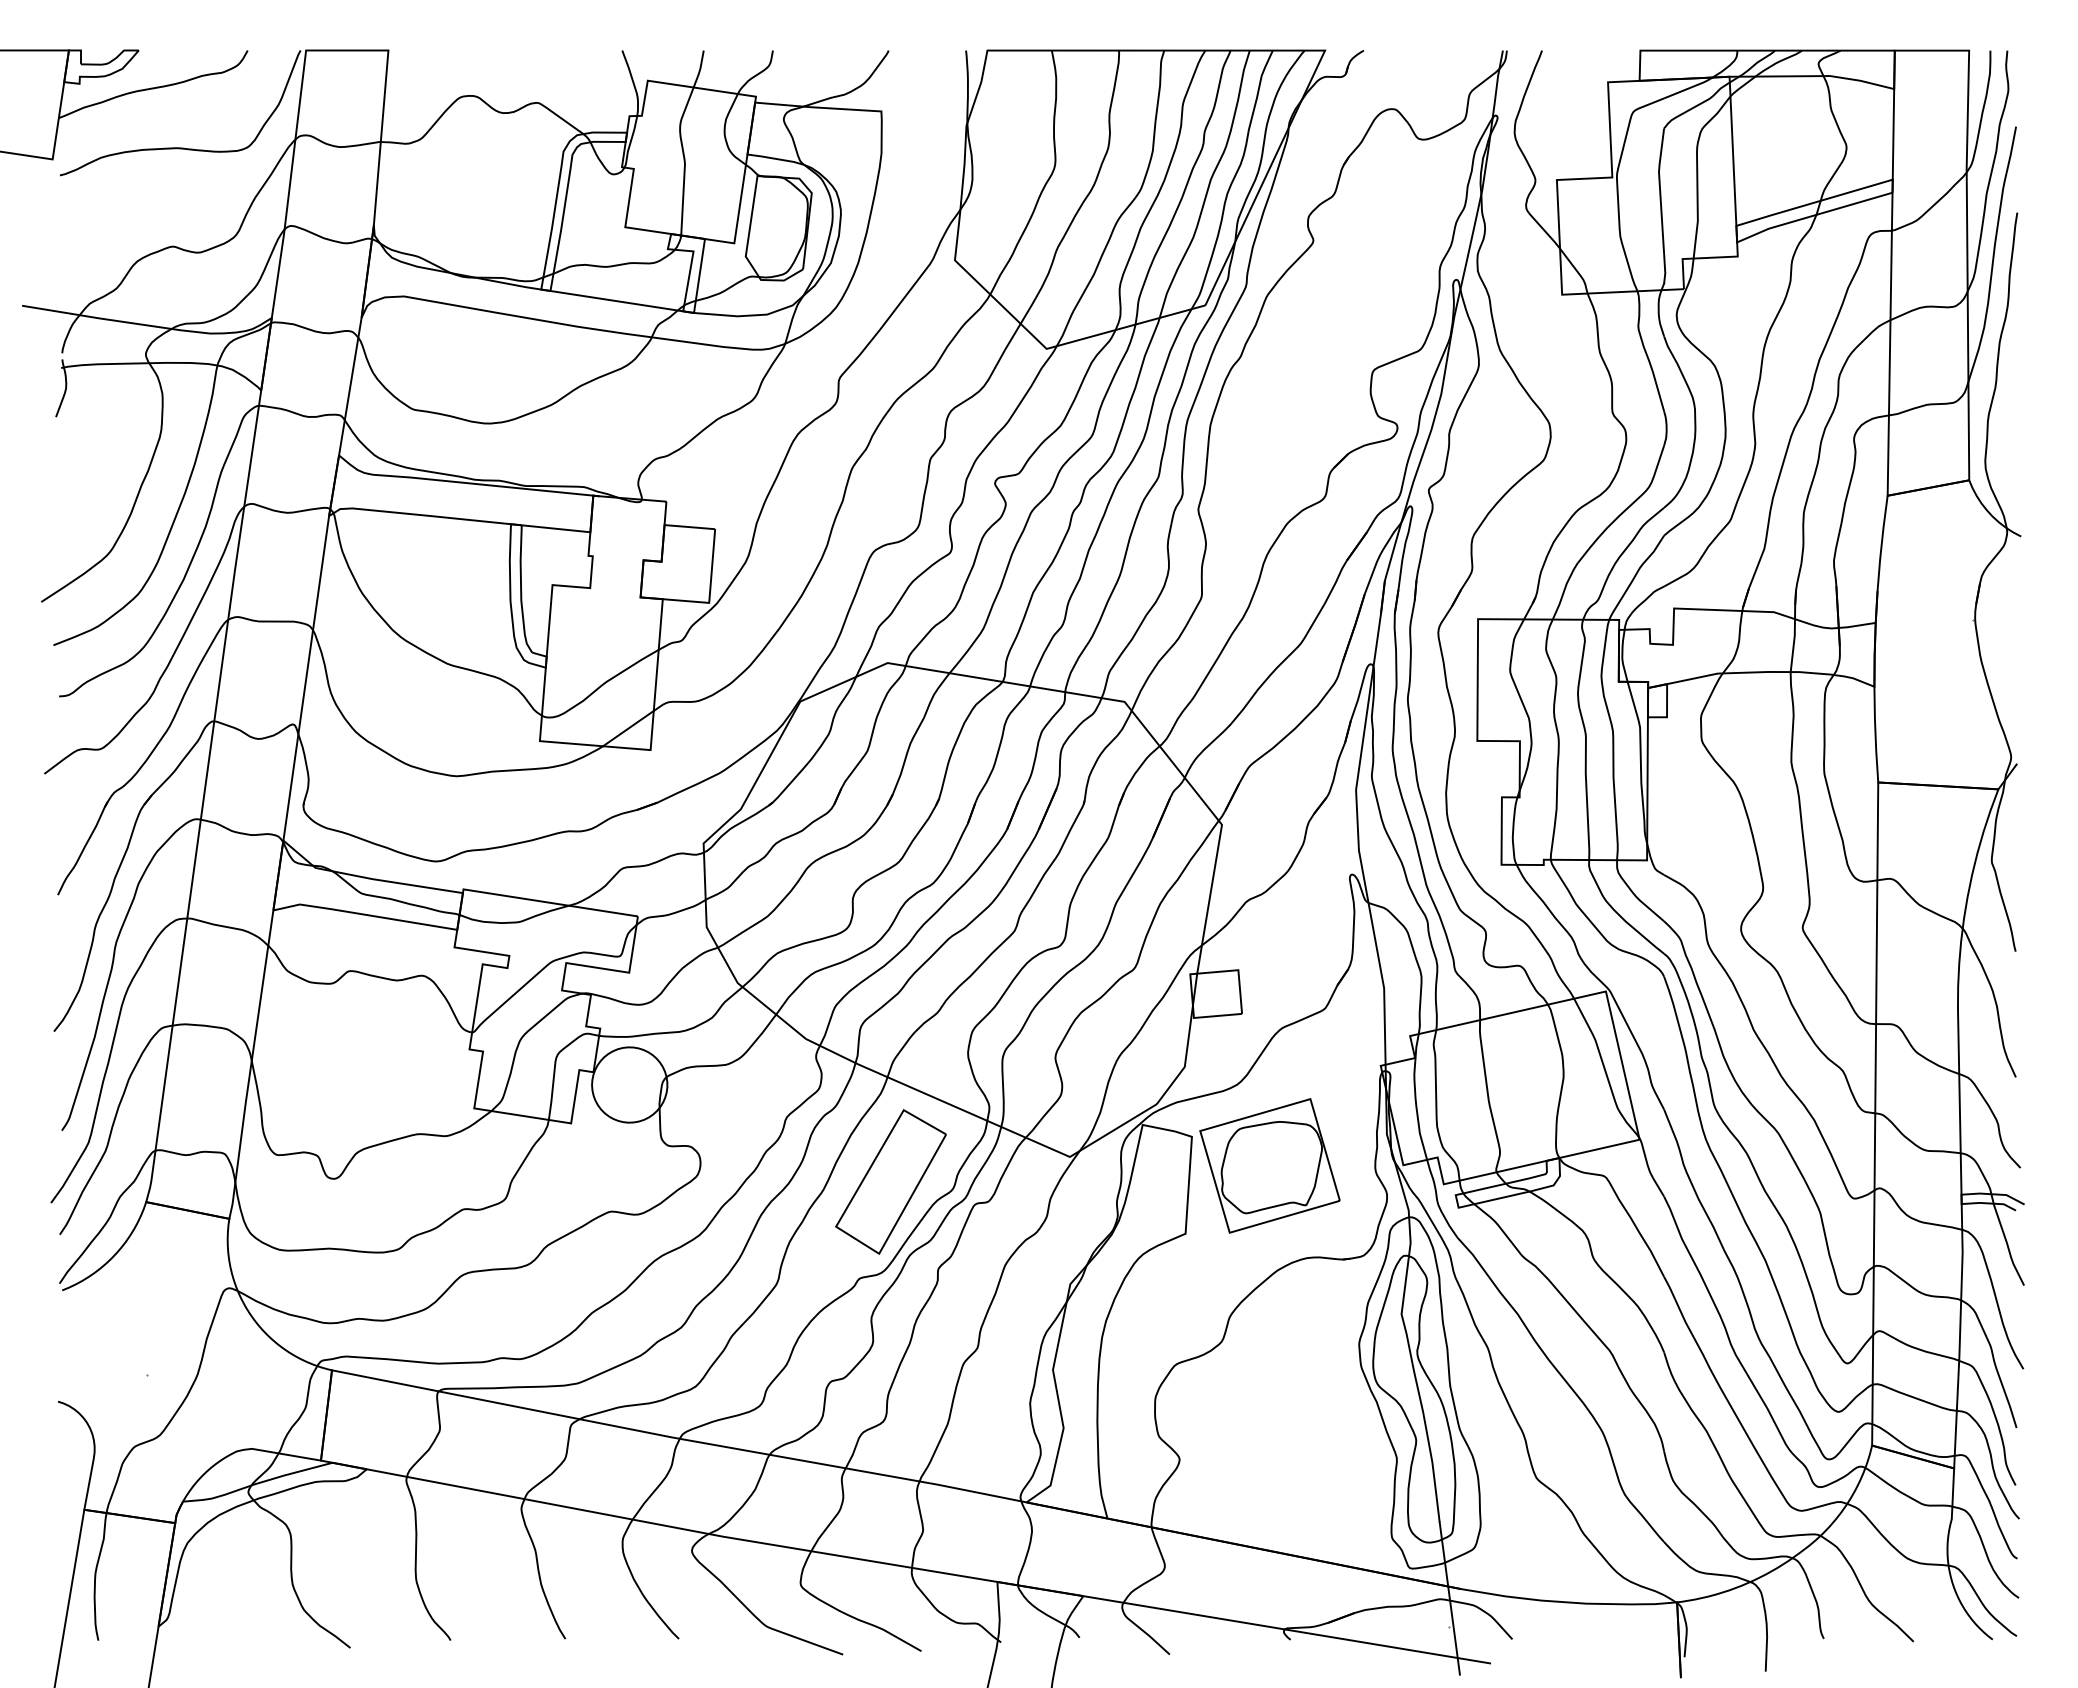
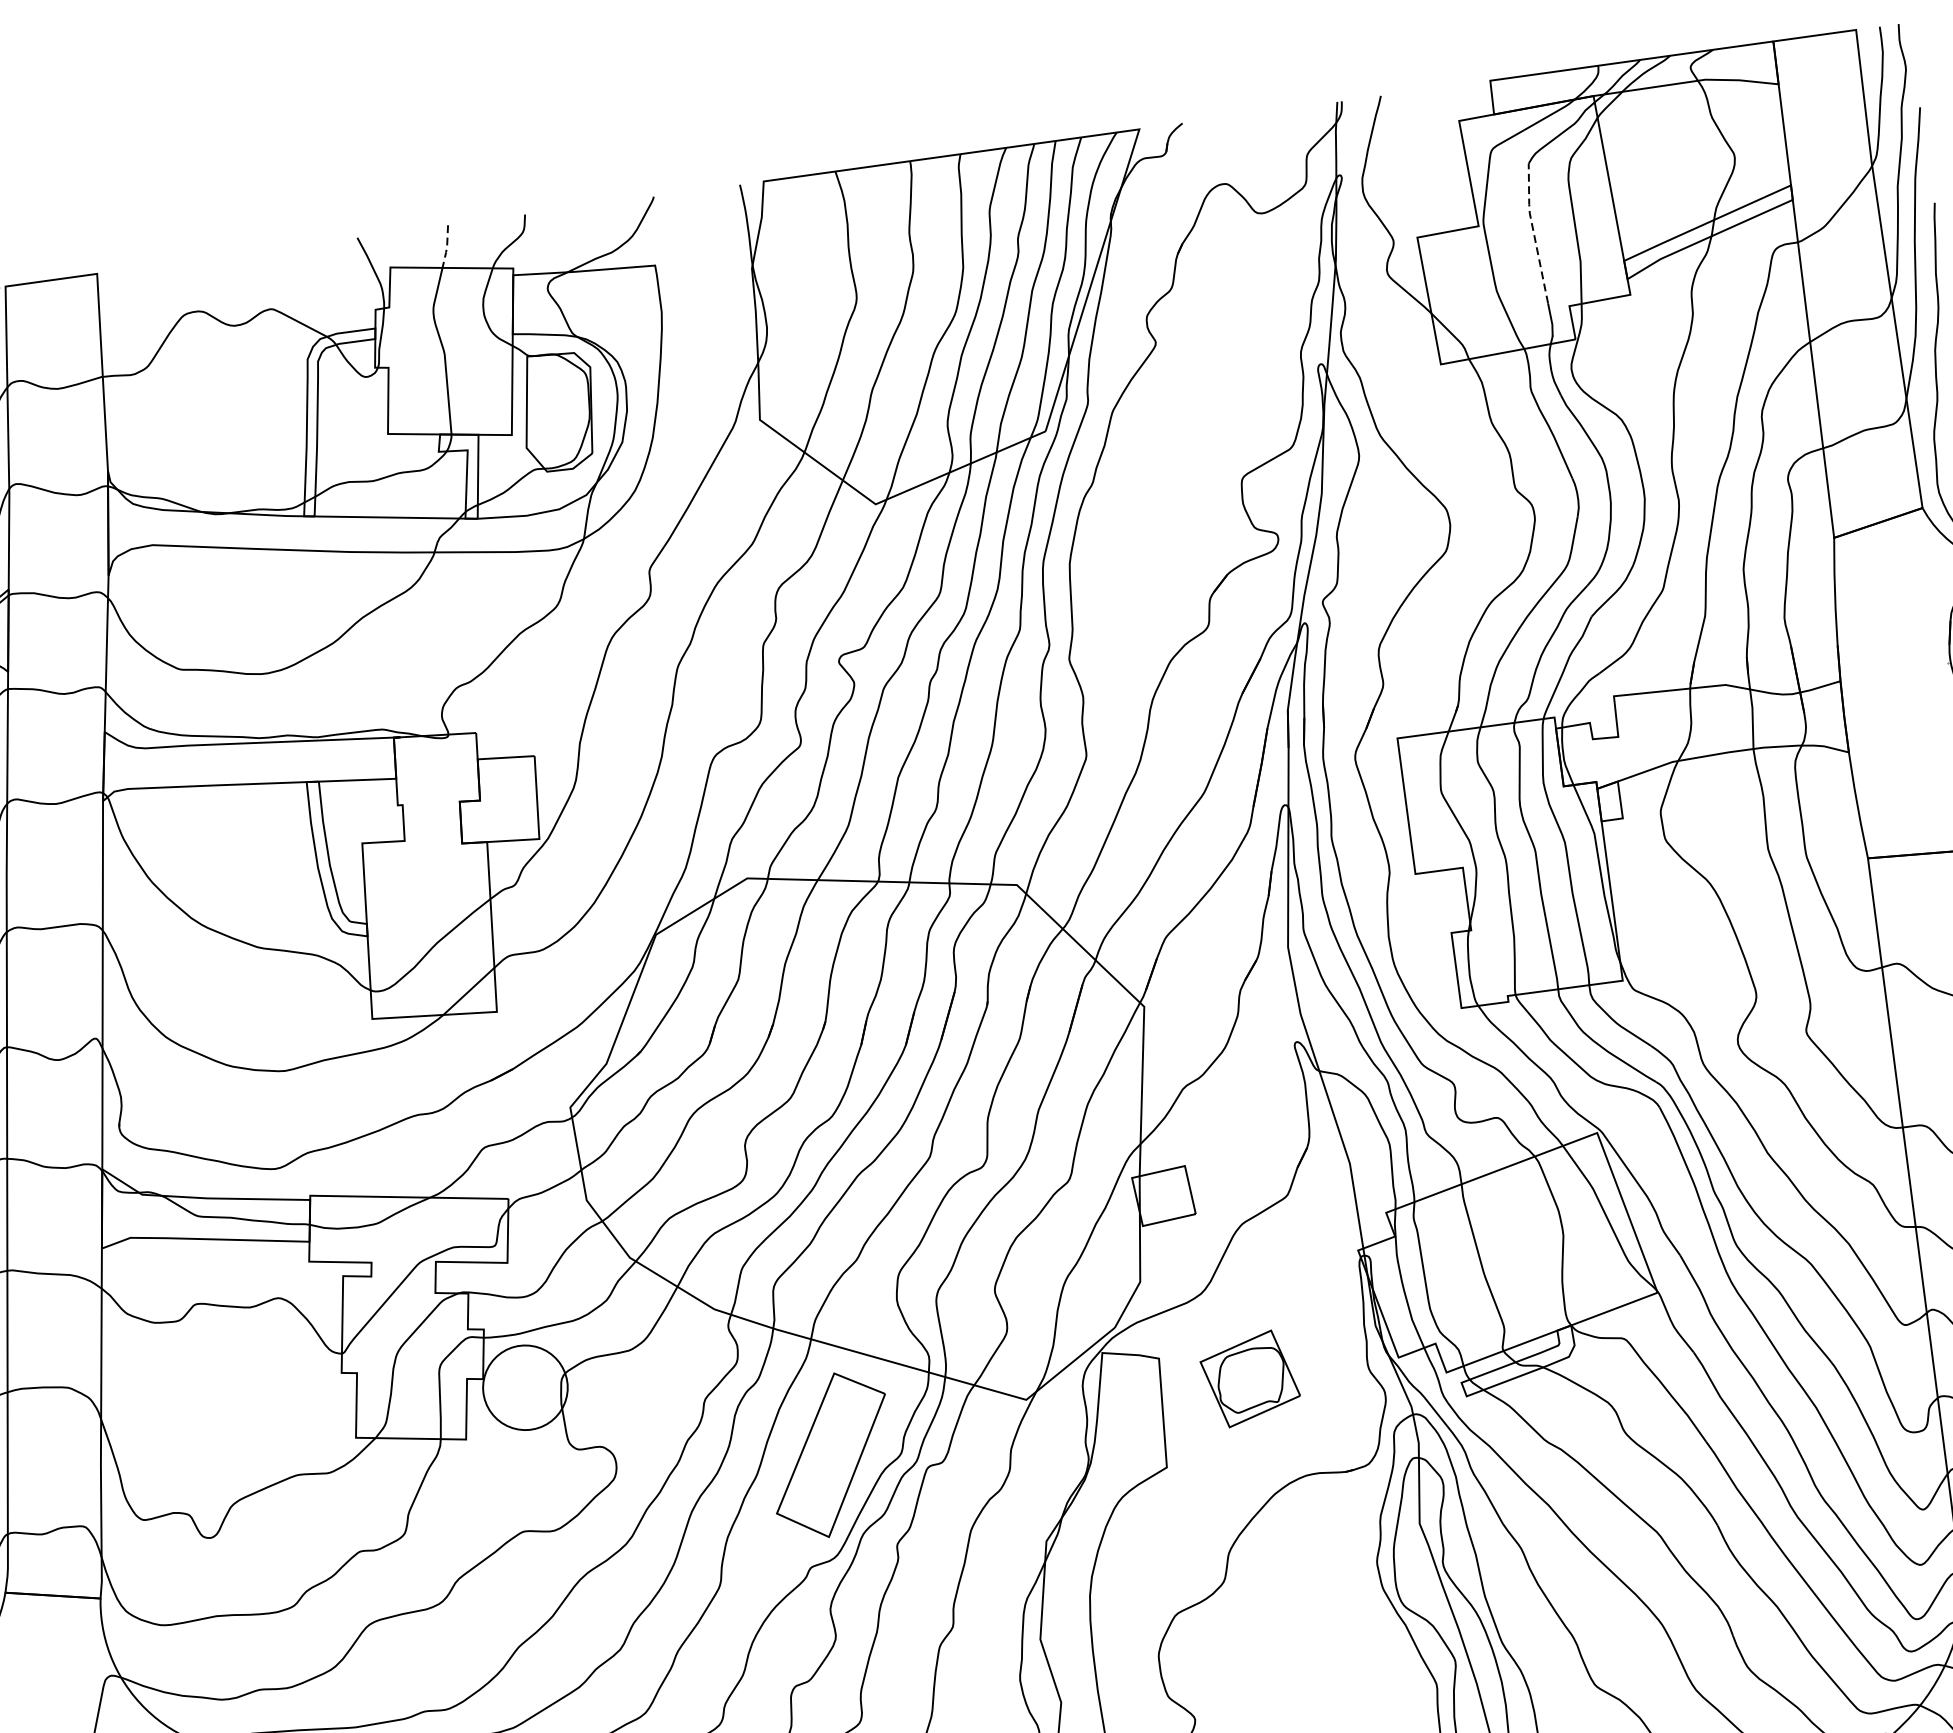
line: (699, 70) -> (446, 248), solid -> dashed
line: (1660, 189) -> (1534, 232), solid -> dashed
part: (1269, 1165) -> (1249, 1378), size x0.6

